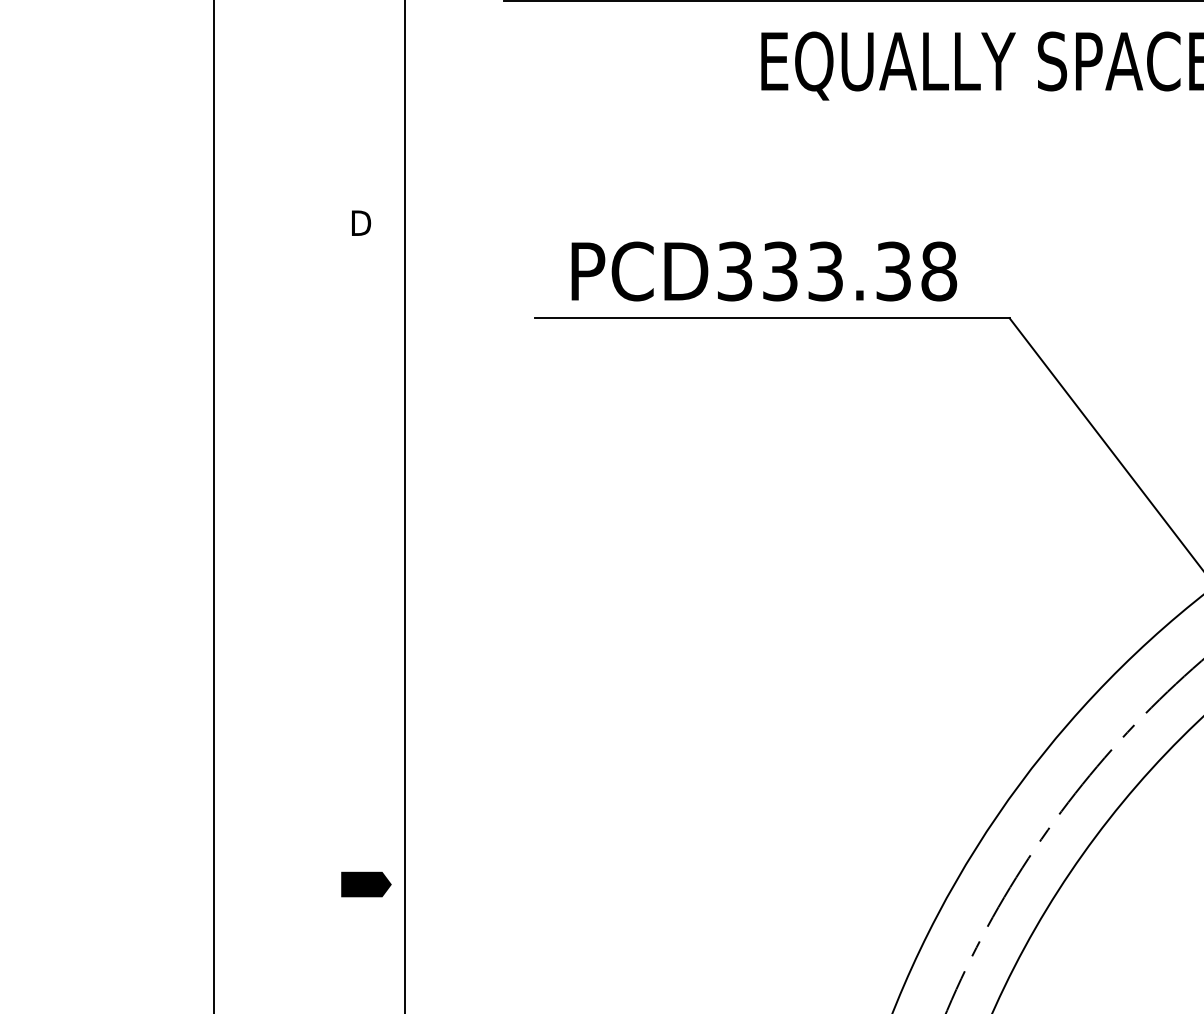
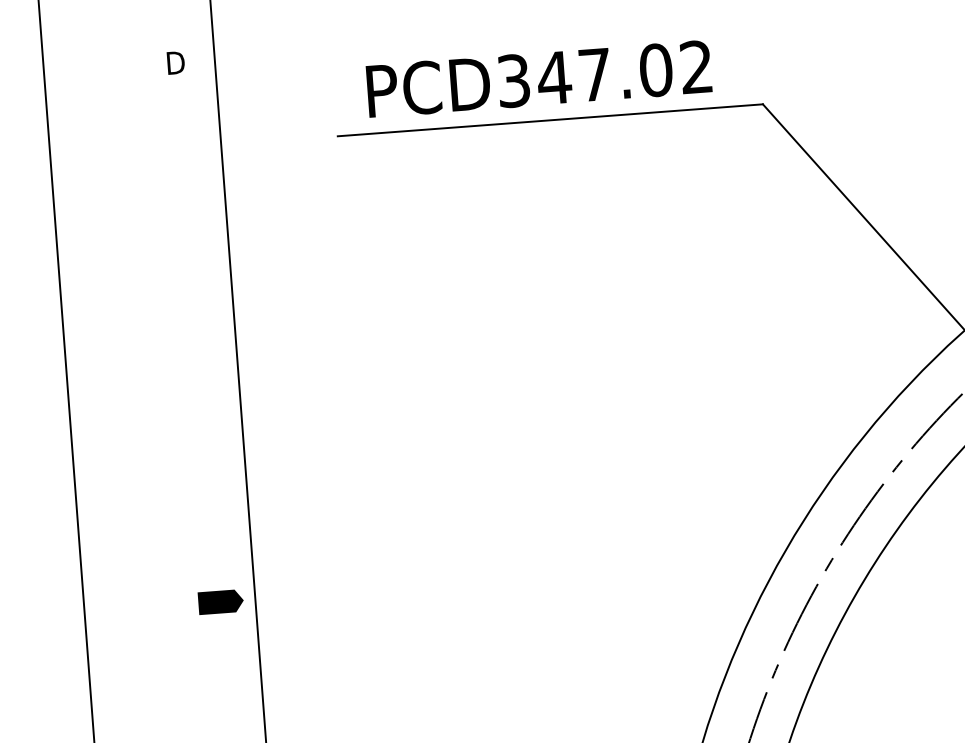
text: (859, 271) -> (625, 72), PCD333.38 -> PCD347.02
line: (366, 884) -> (221, 602), moved

